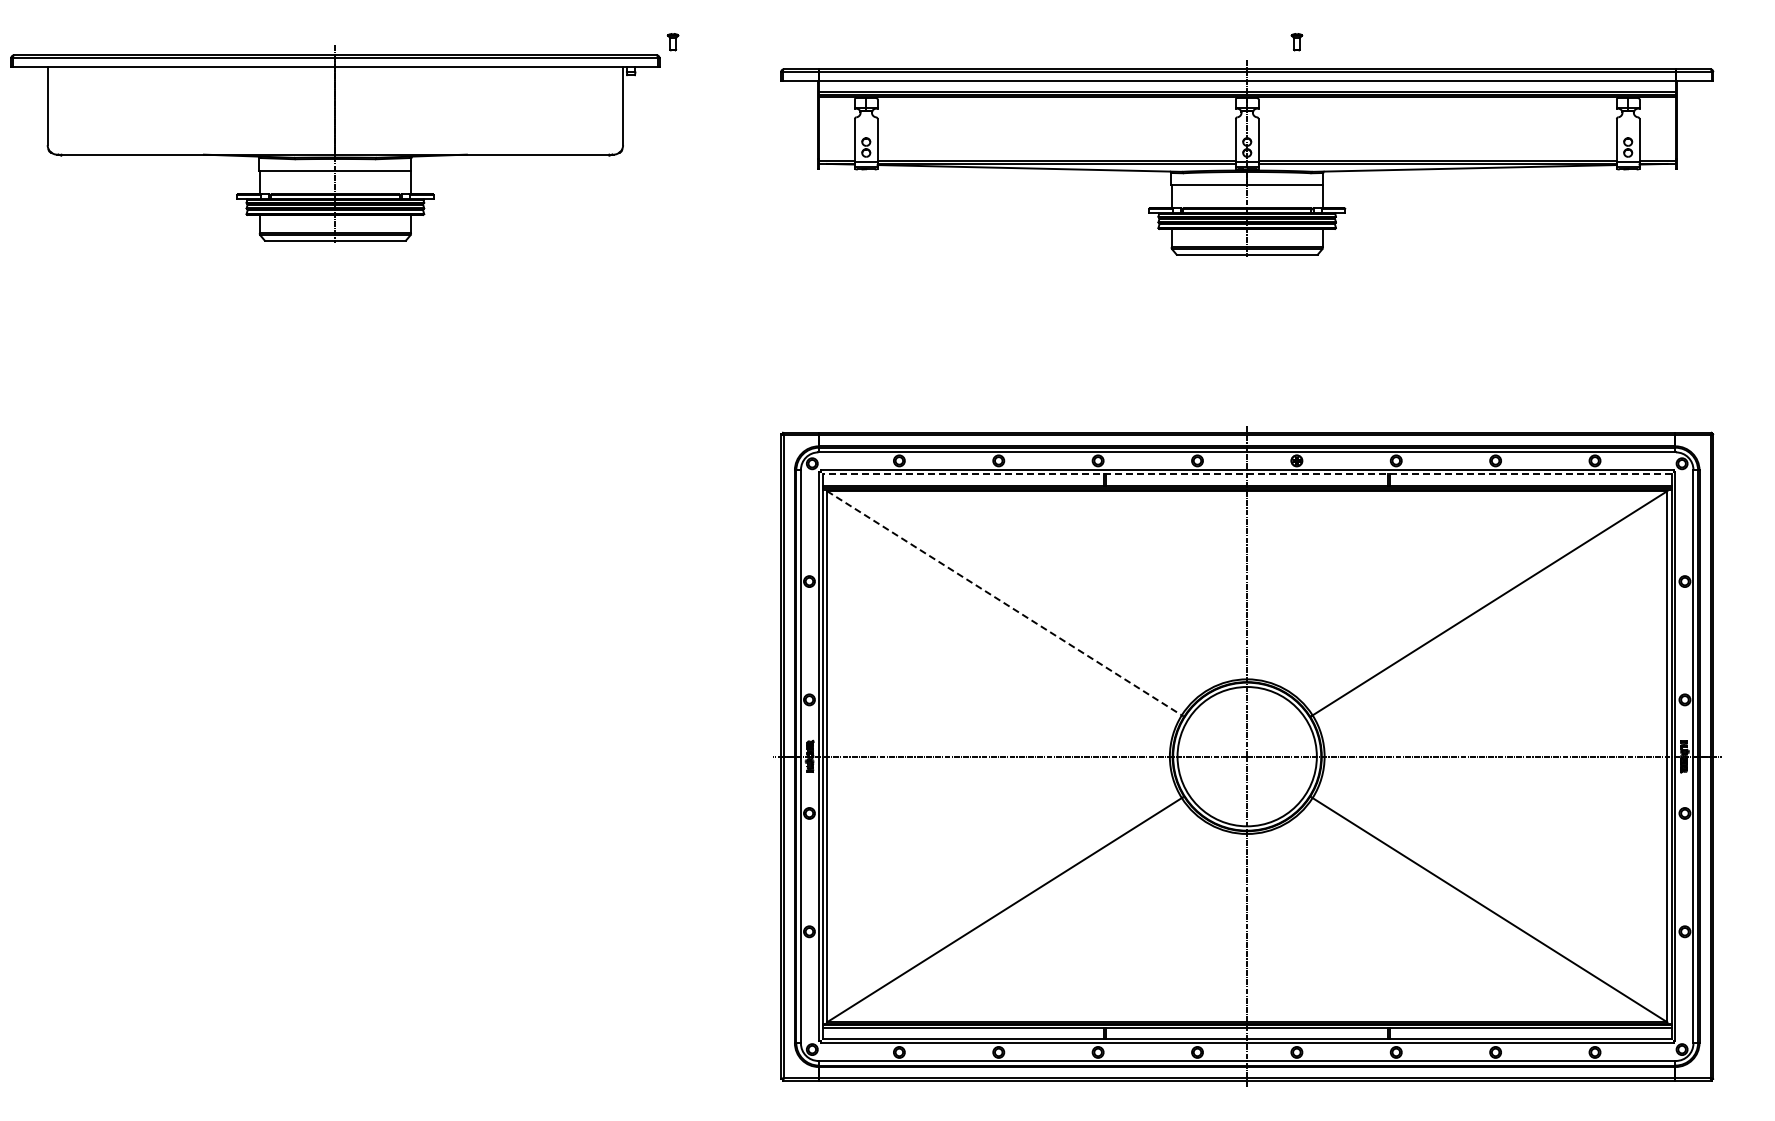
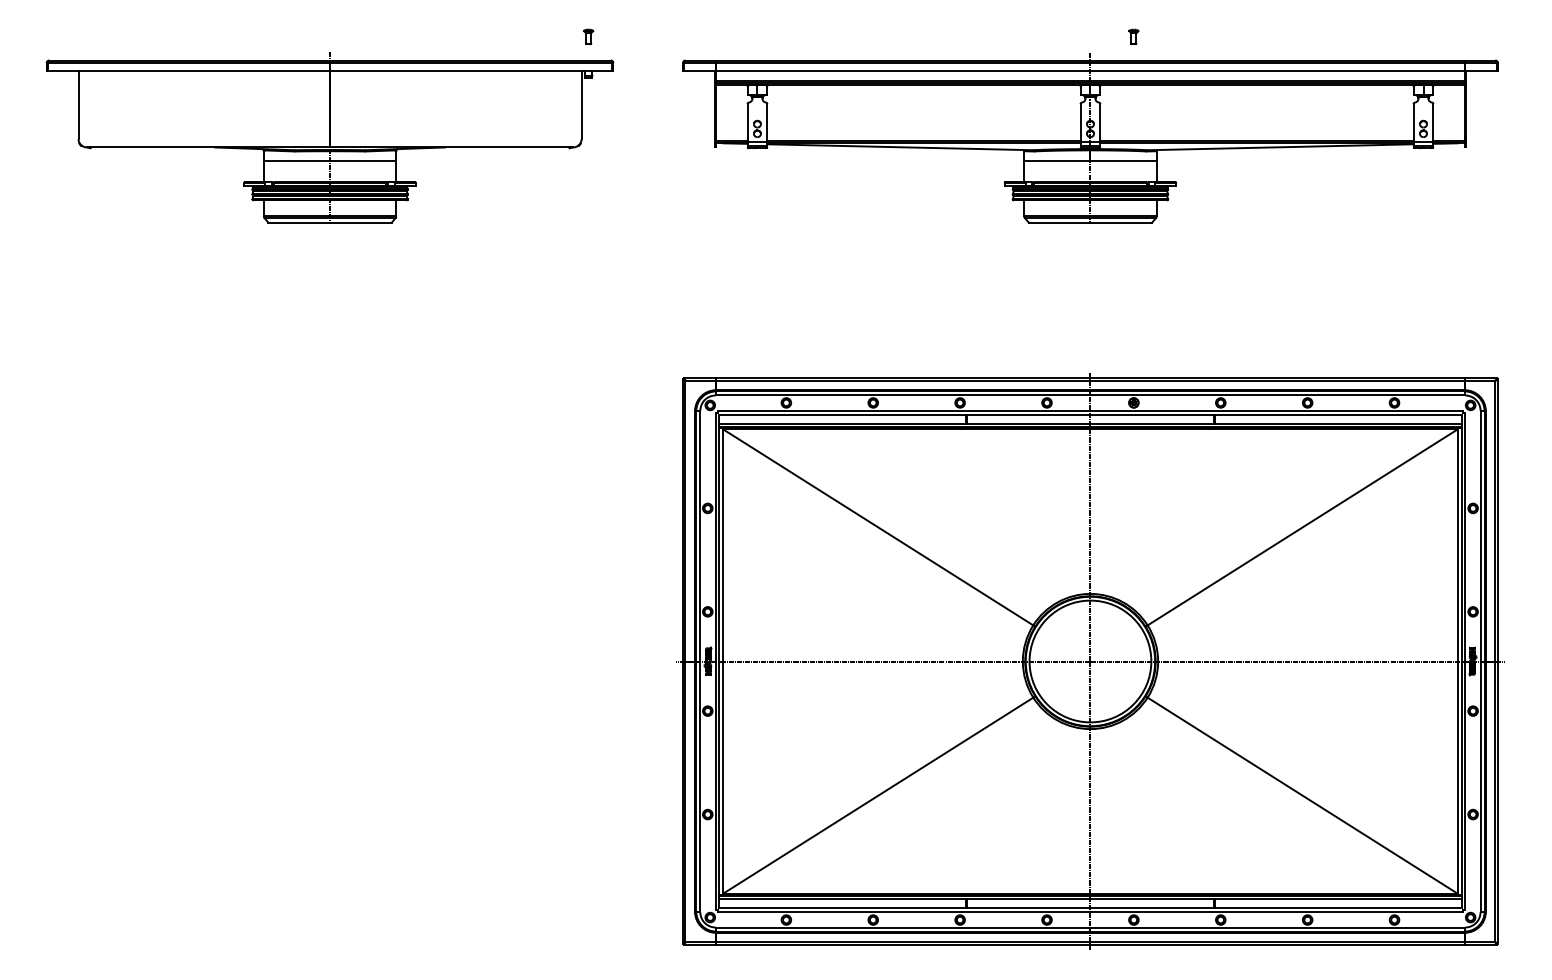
part: (335, 143) -> (330, 137), moved
line: (1246, 474) -> (1089, 414), dashed -> solid
line: (1004, 603) -> (878, 527), dashed -> solid

